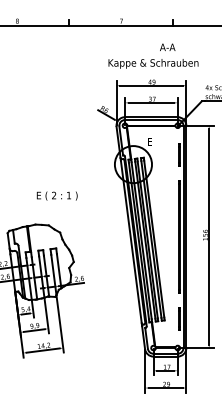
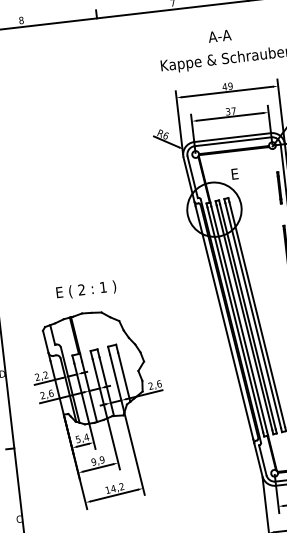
text: (167, 46) -> (219, 34), moved
text: (56, 195) -> (85, 289), moved

